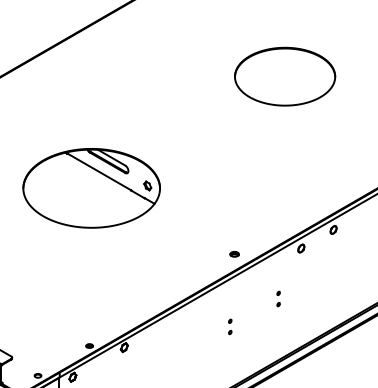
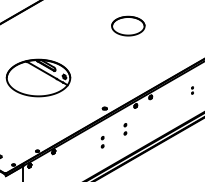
part: (285, 75) -> (128, 25), size x0.7
part: (276, 299) -> (124, 129), size x1.6
part: (229, 327) -> (102, 142), size x1.6

